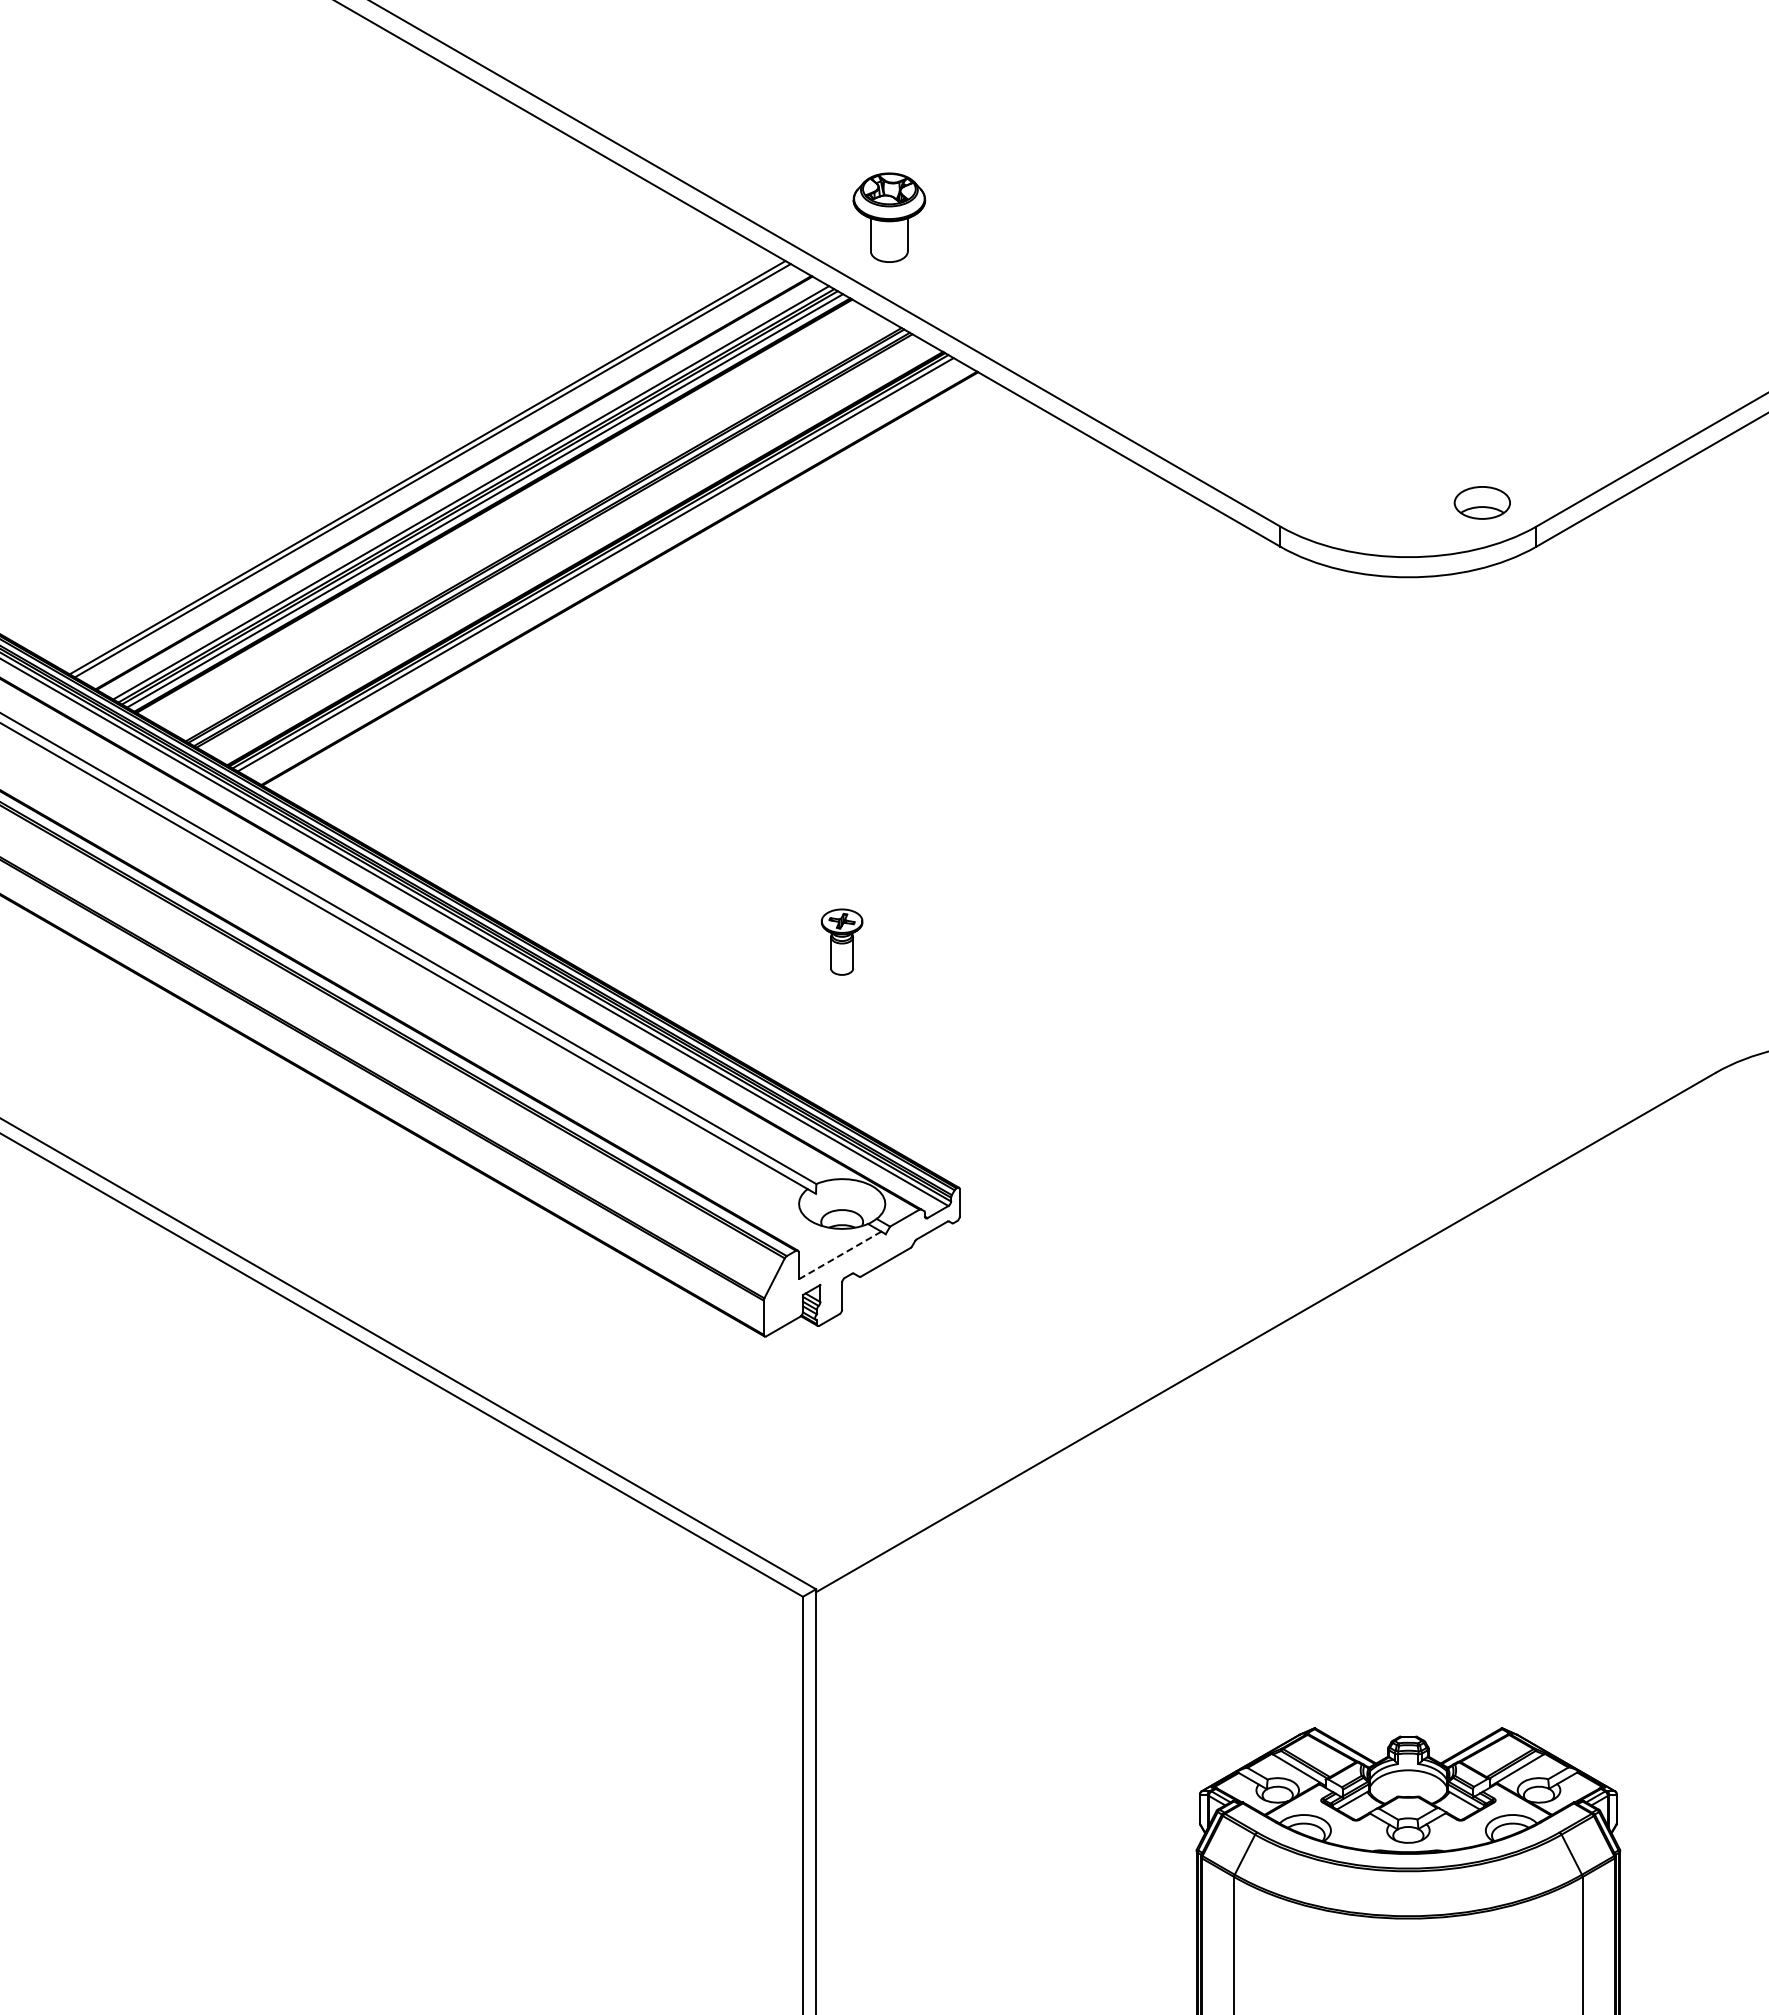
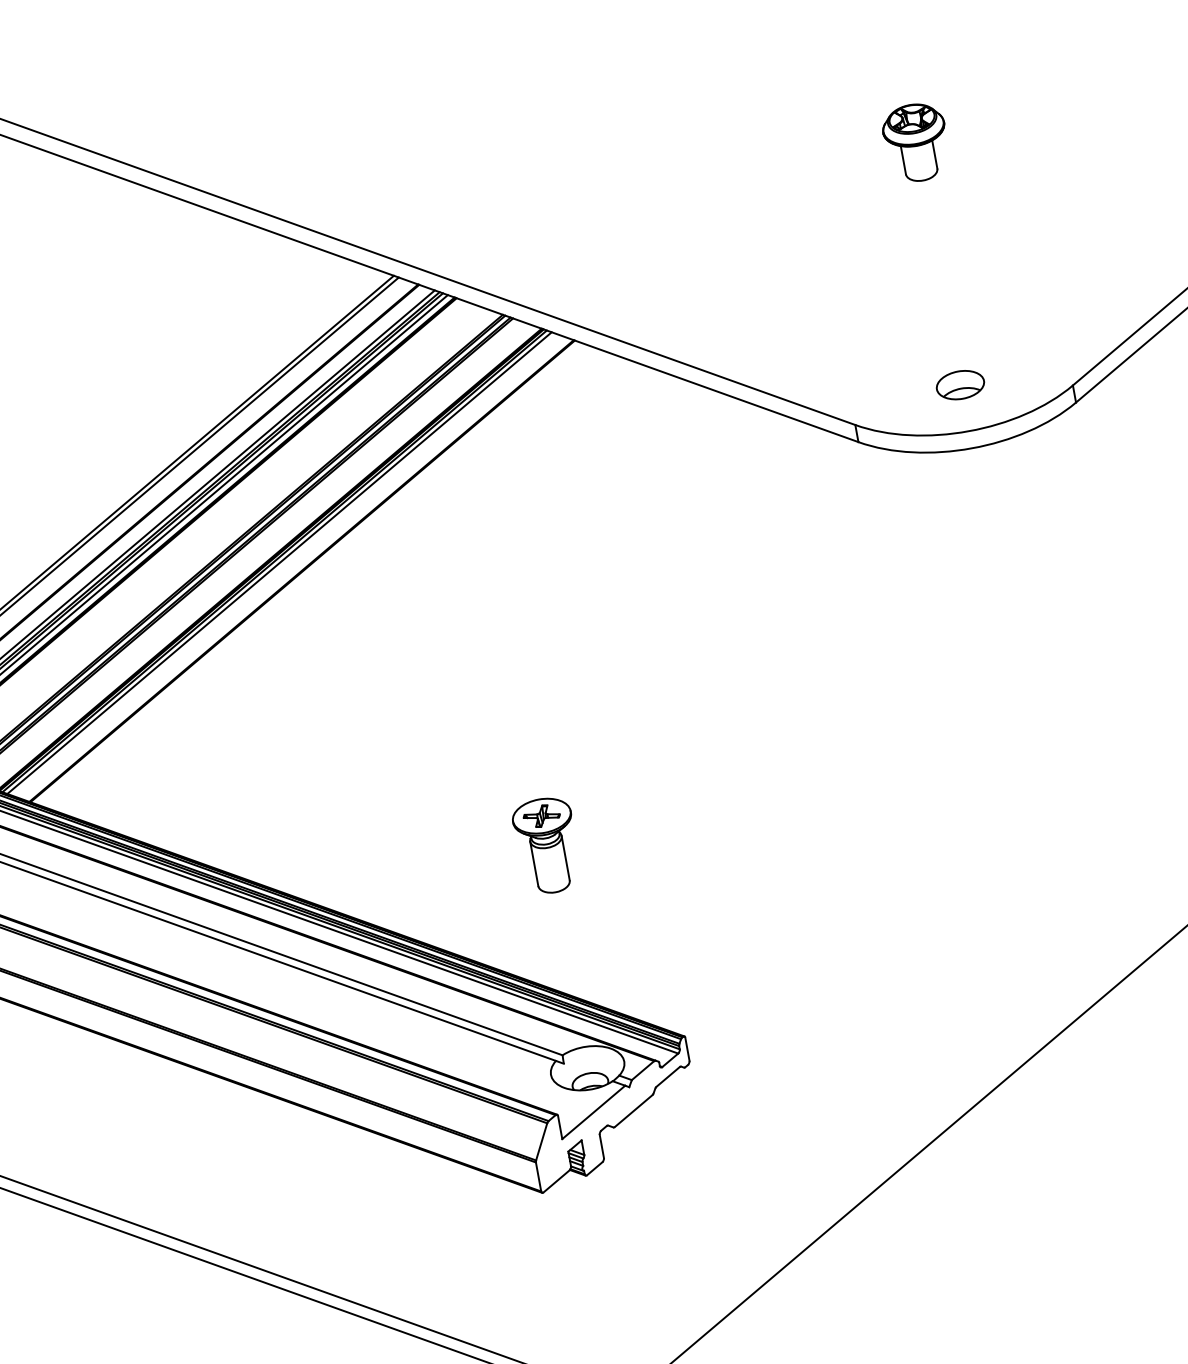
part: (889, 217) -> (916, 142), moved
part: (1481, 502) -> (959, 384), moved
part: (841, 941) -> (546, 845), size x1.67
line: (840, 1255) -> (594, 1112), dashed -> solid

